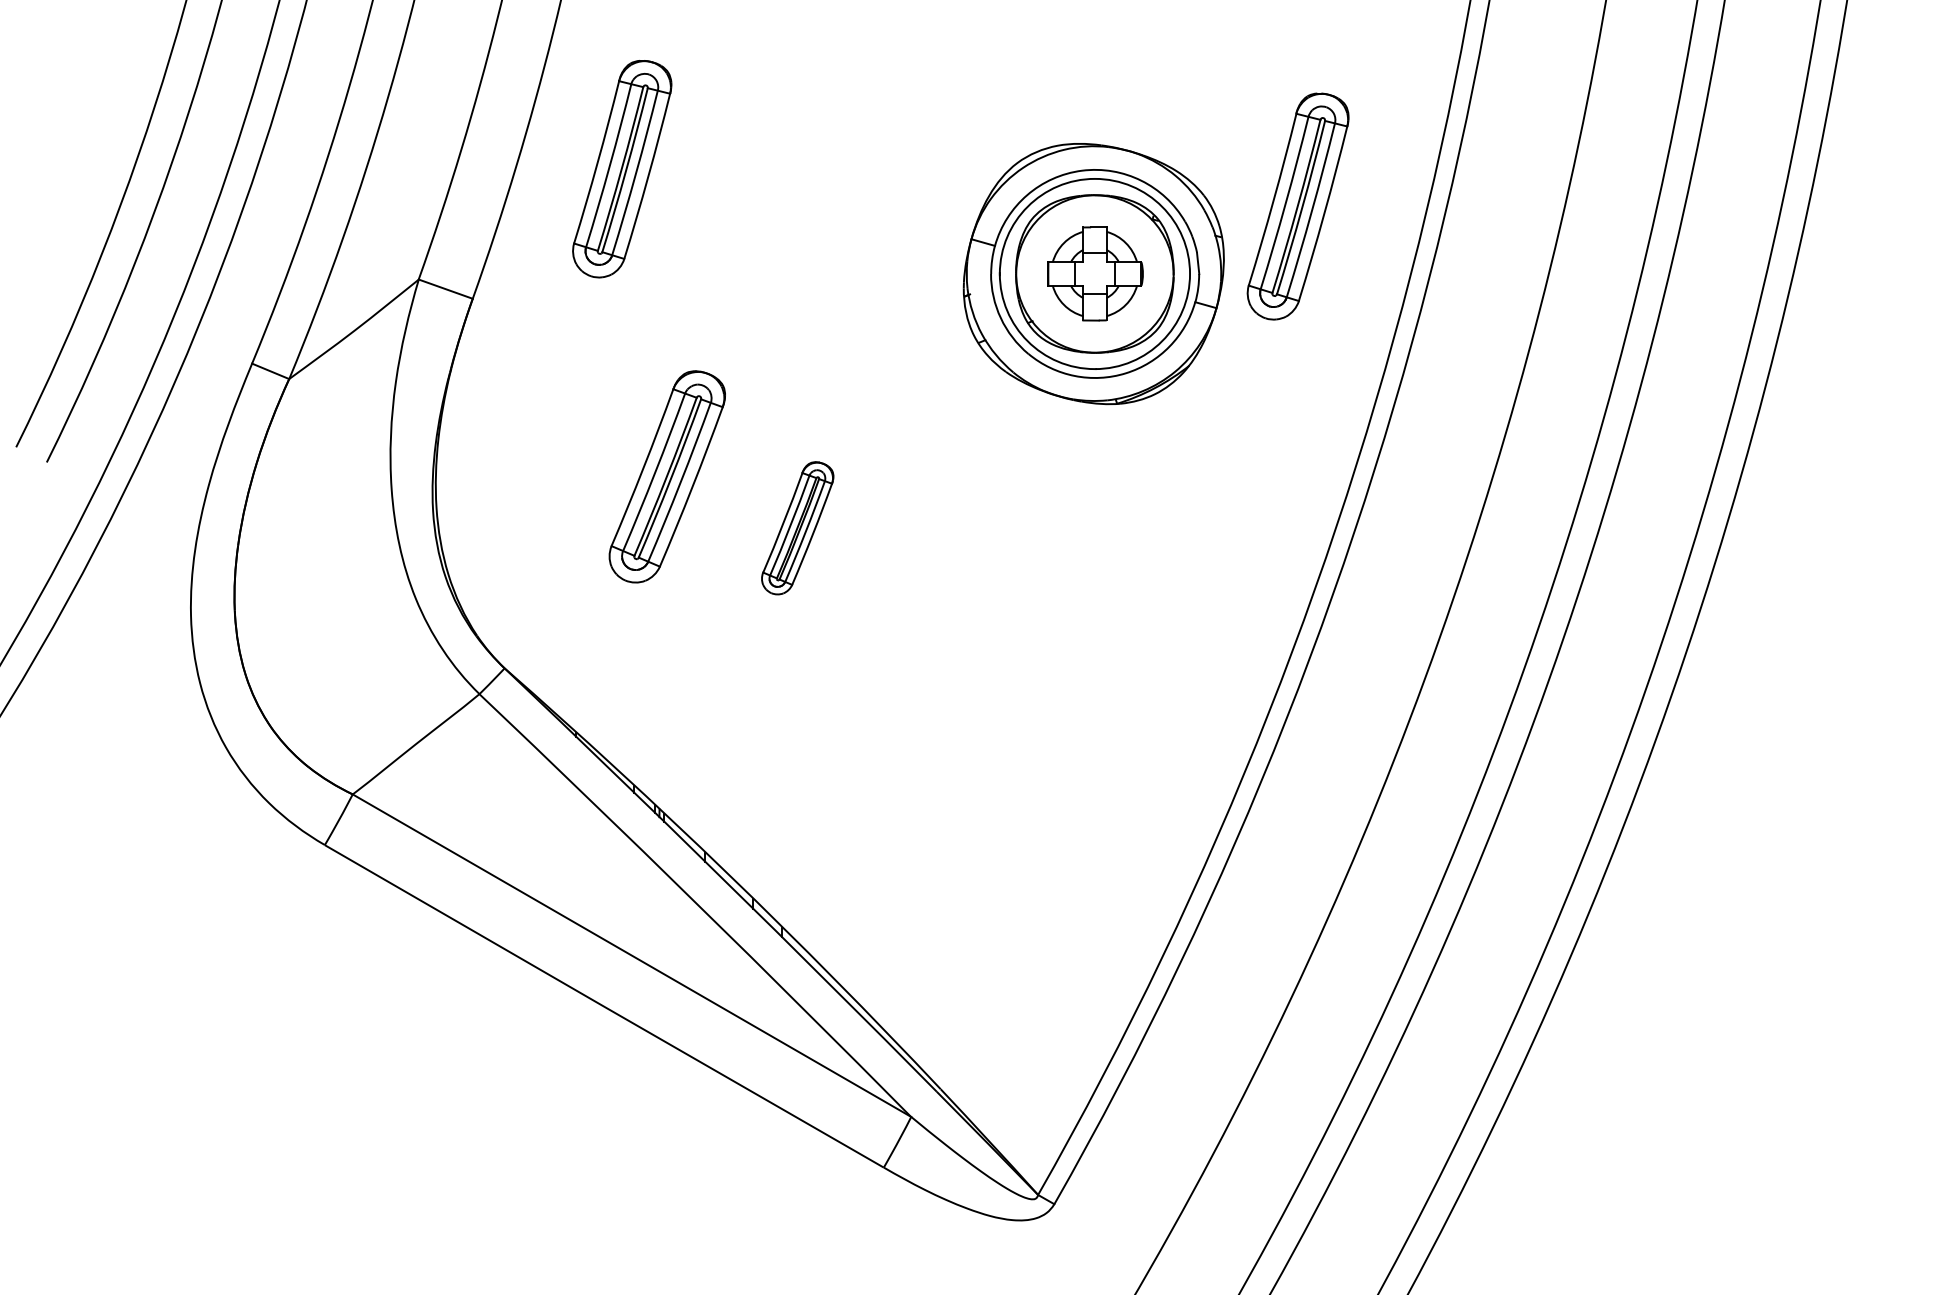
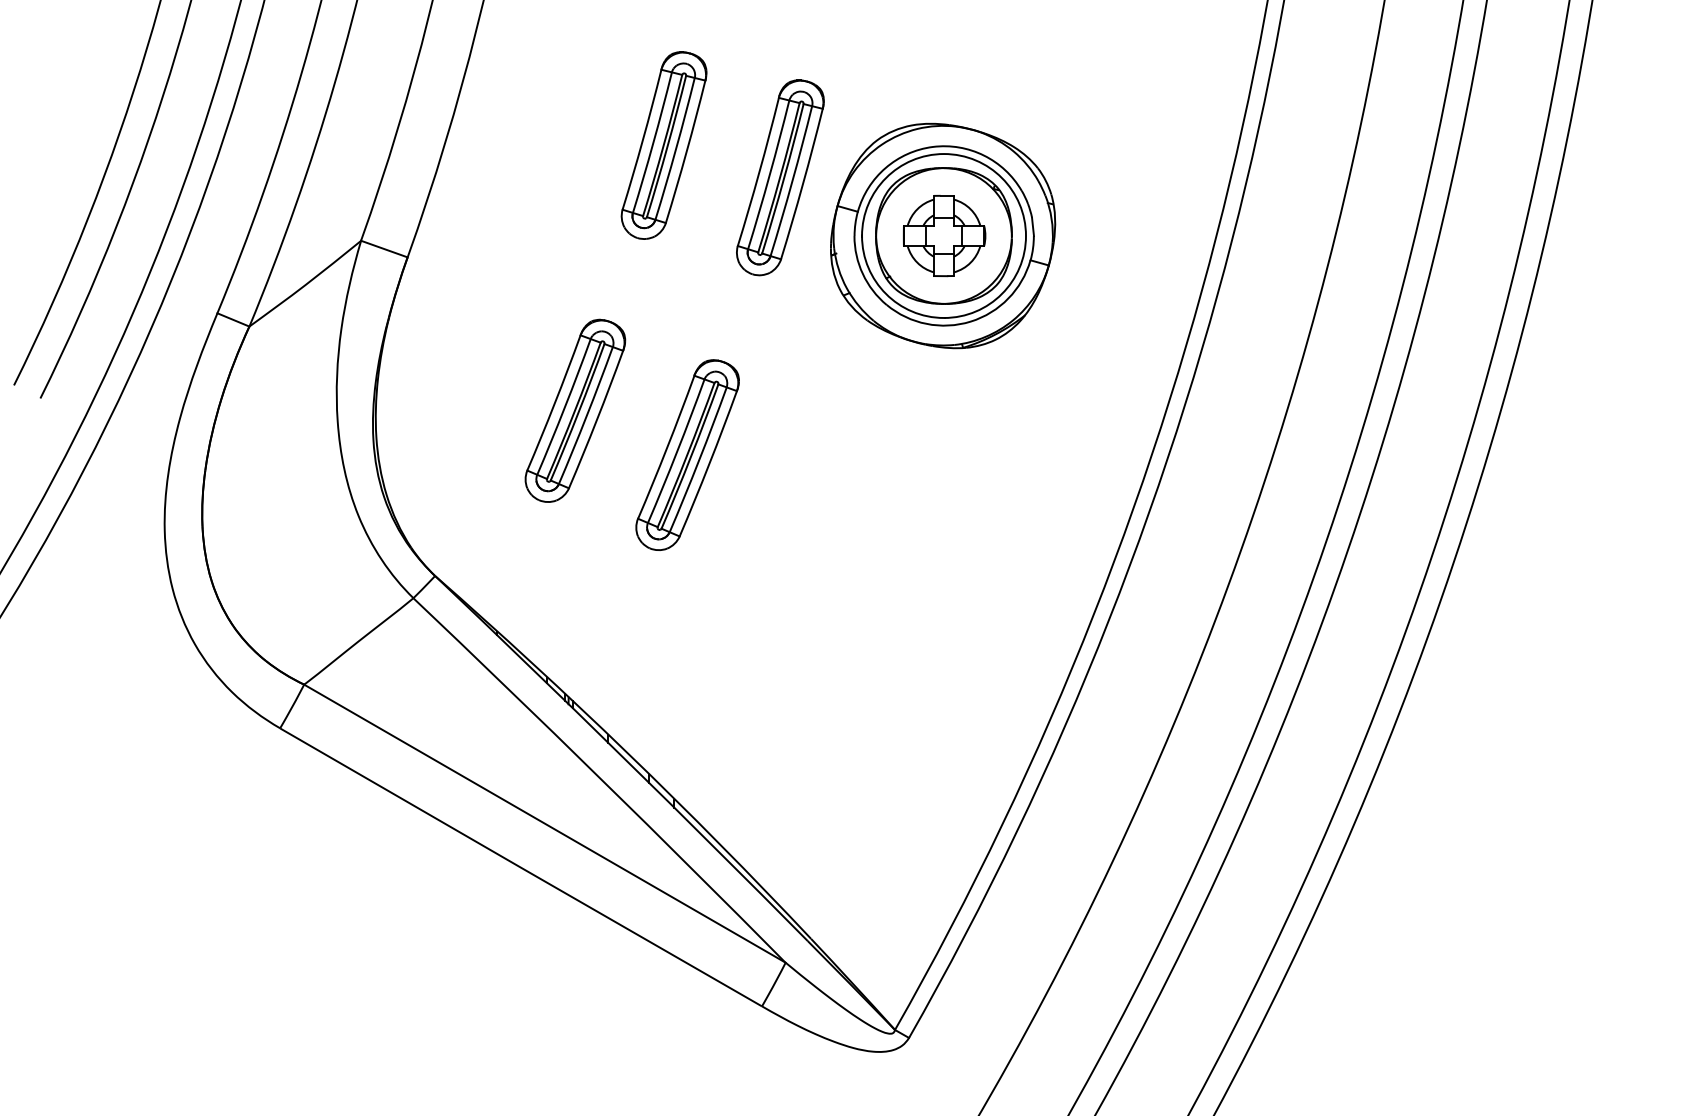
part: (622, 169) -> (664, 145), moved
part: (1297, 206) -> (779, 177), moved
part: (797, 528) -> (687, 455), size x1.67

